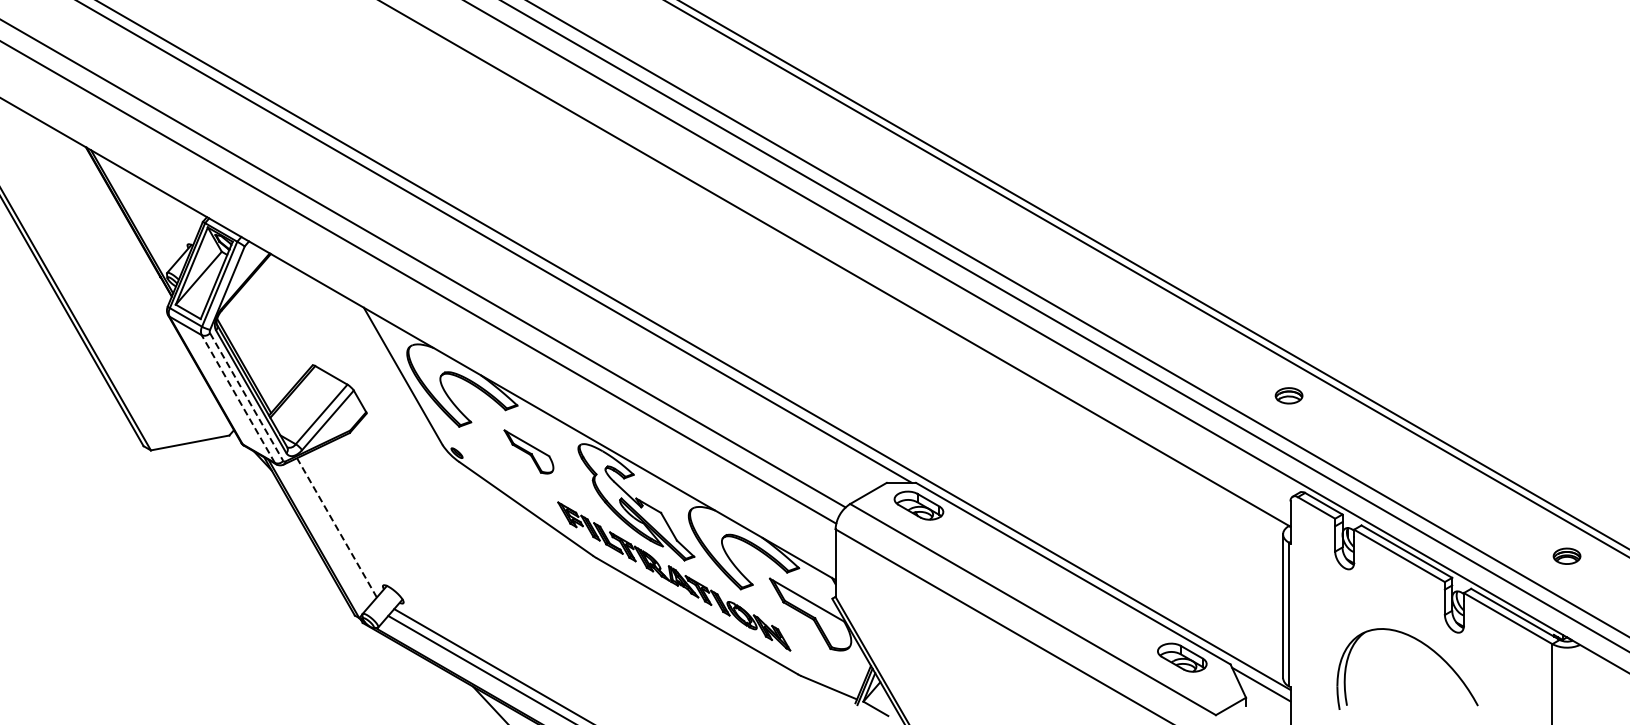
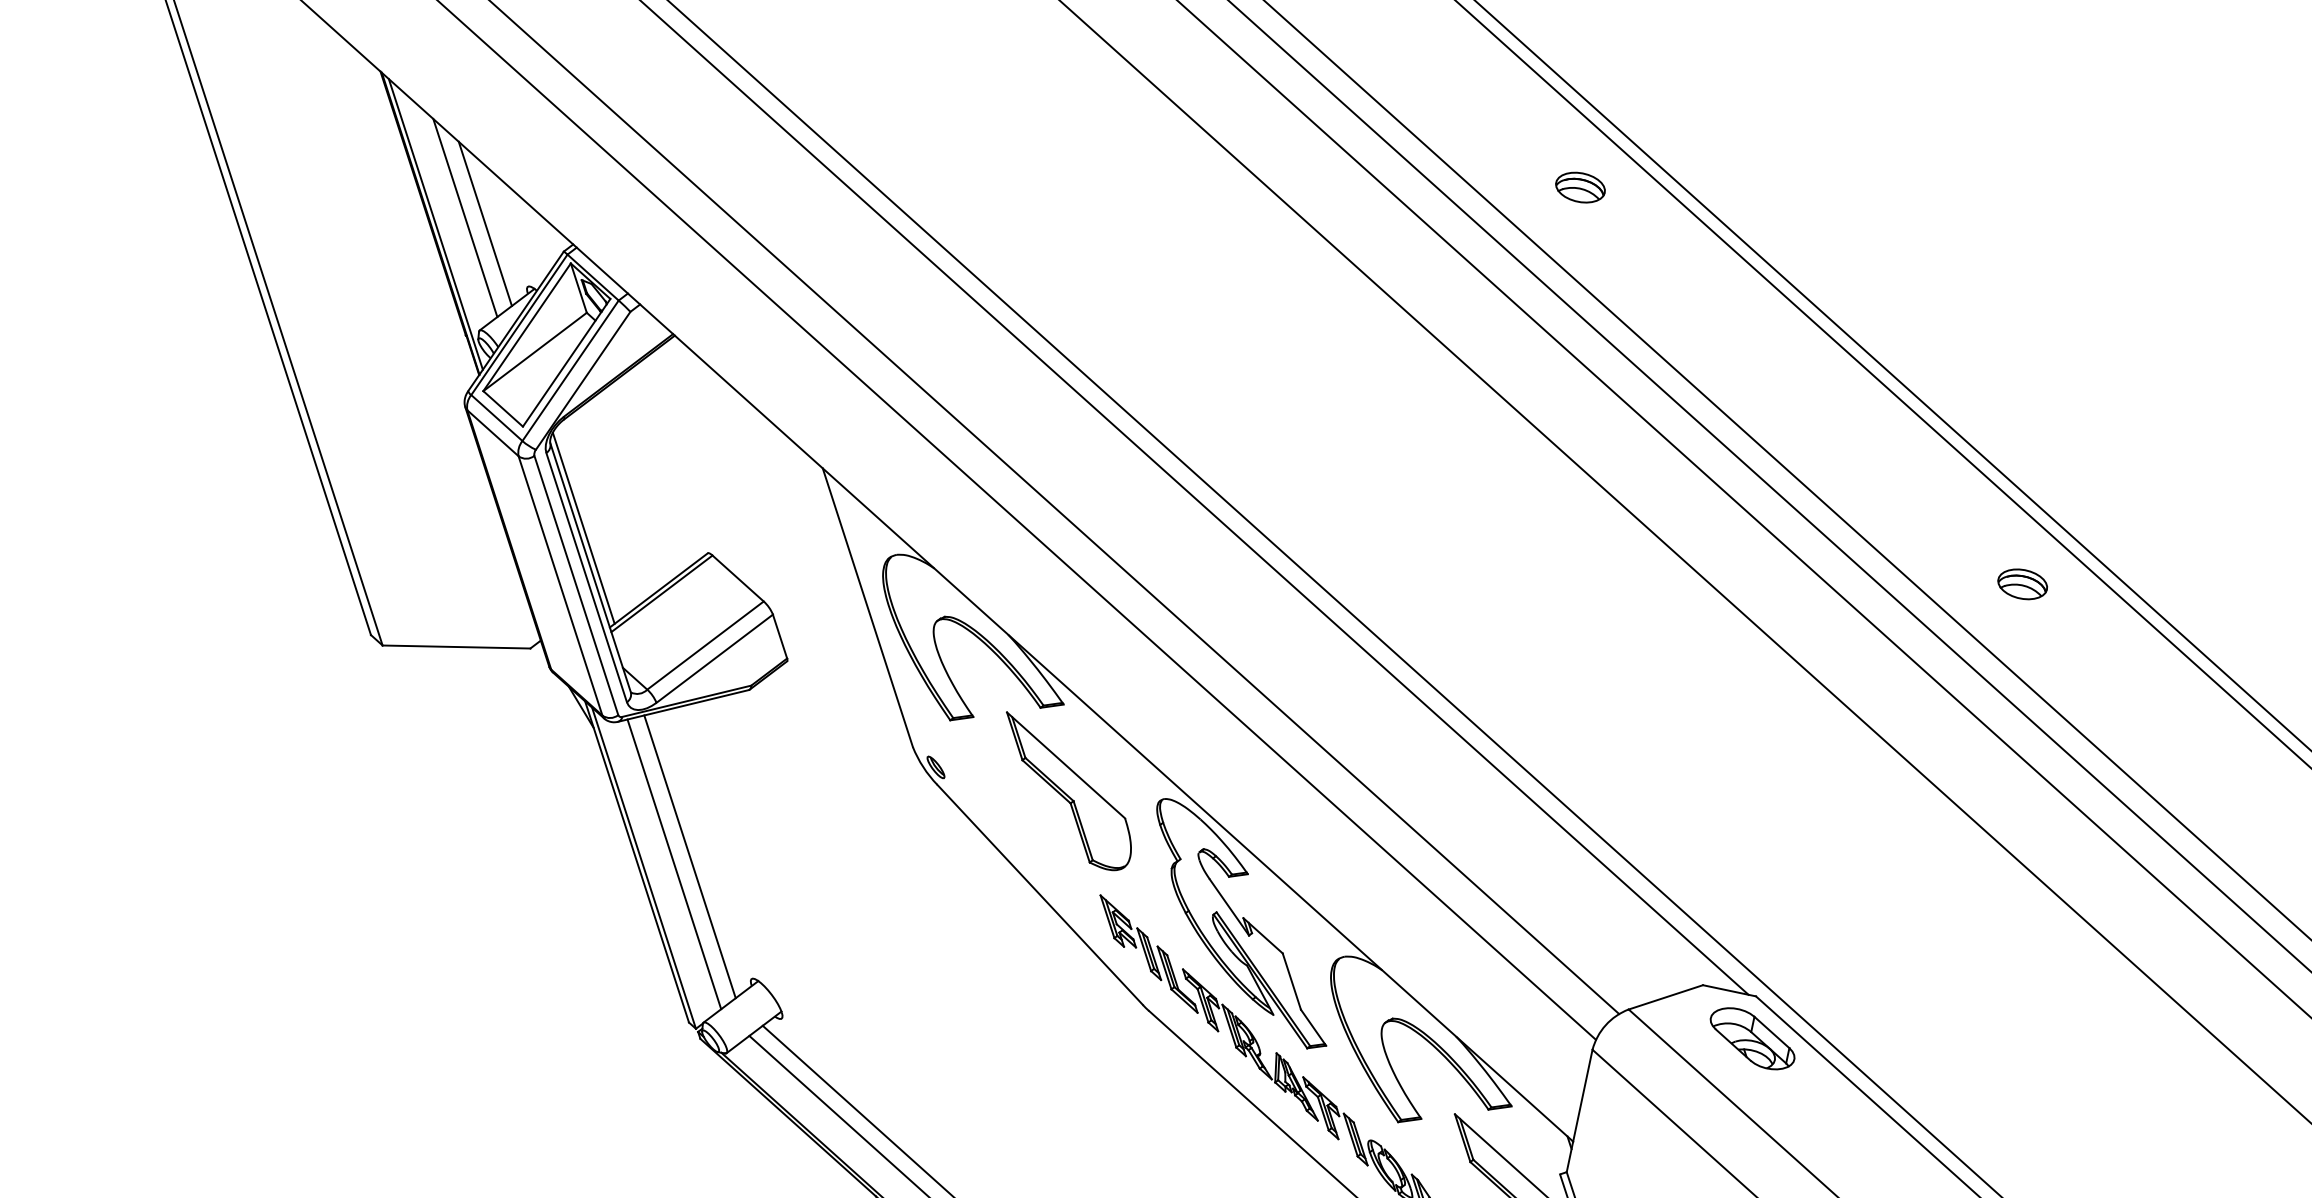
part: (732, 74) -> (1579, 186), added
line: (146, 214) -> (464, 216), added
line: (158, 215) -> (486, 222), added
part: (1010, 234) -> (2021, 582), added
line: (246, 397) -> (575, 586), dashed -> solid
line: (238, 399) -> (560, 586), dashed -> solid
part: (528, 451) -> (1066, 791), size x1.67
line: (336, 527) -> (689, 855), dashed -> solid
line: (329, 533) -> (674, 864), added

